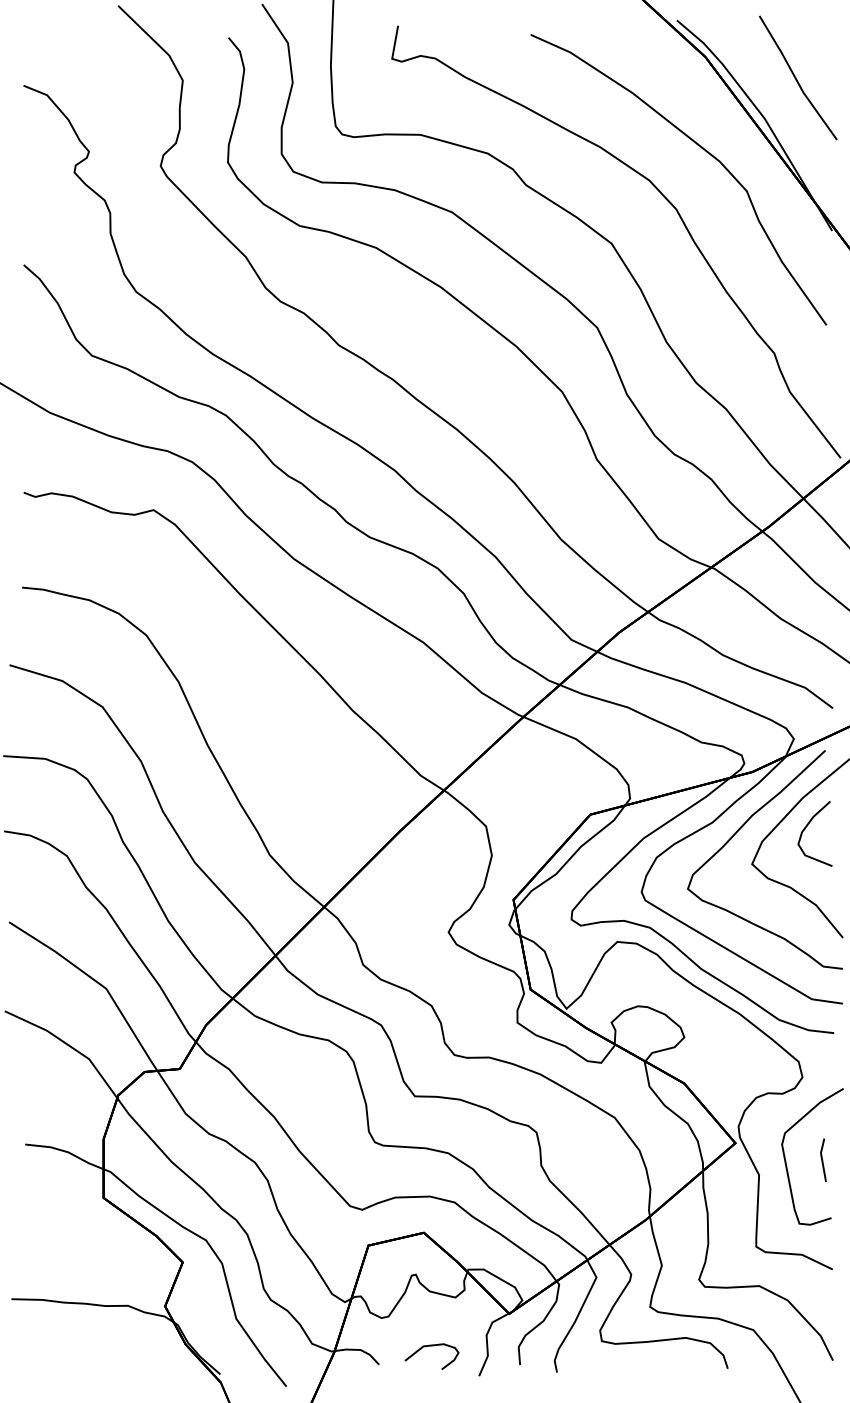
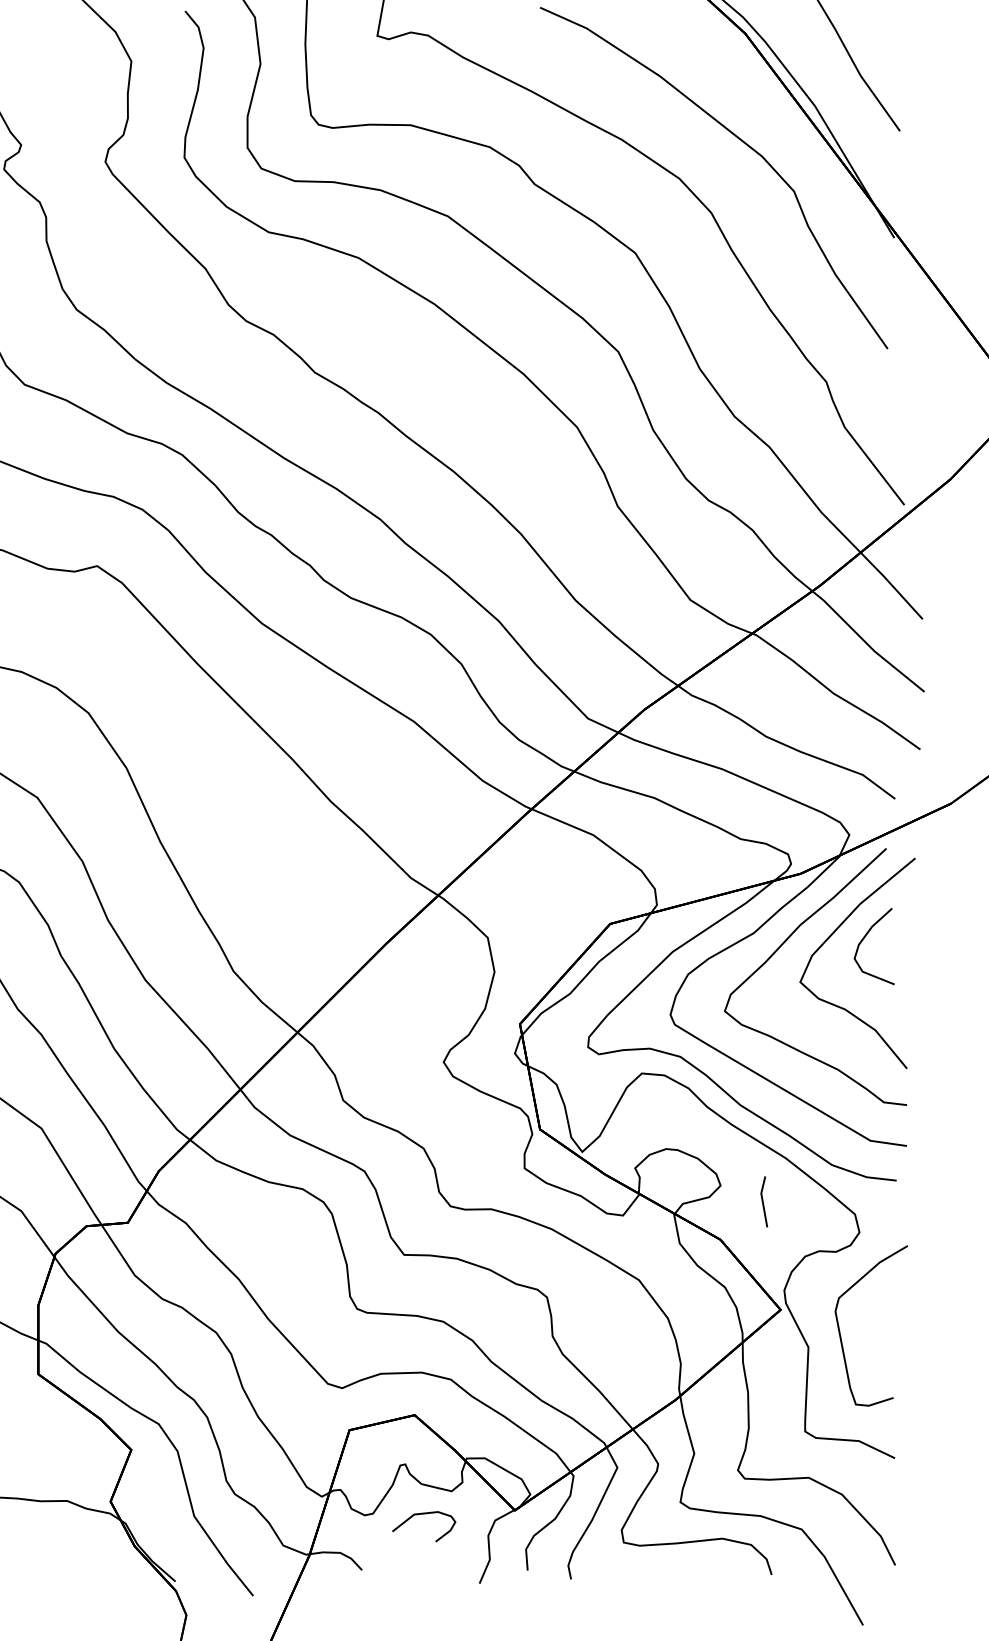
line: (822, 1159) -> (763, 1201), moved
curve: (431, 1346) -> (423, 1514), moved

